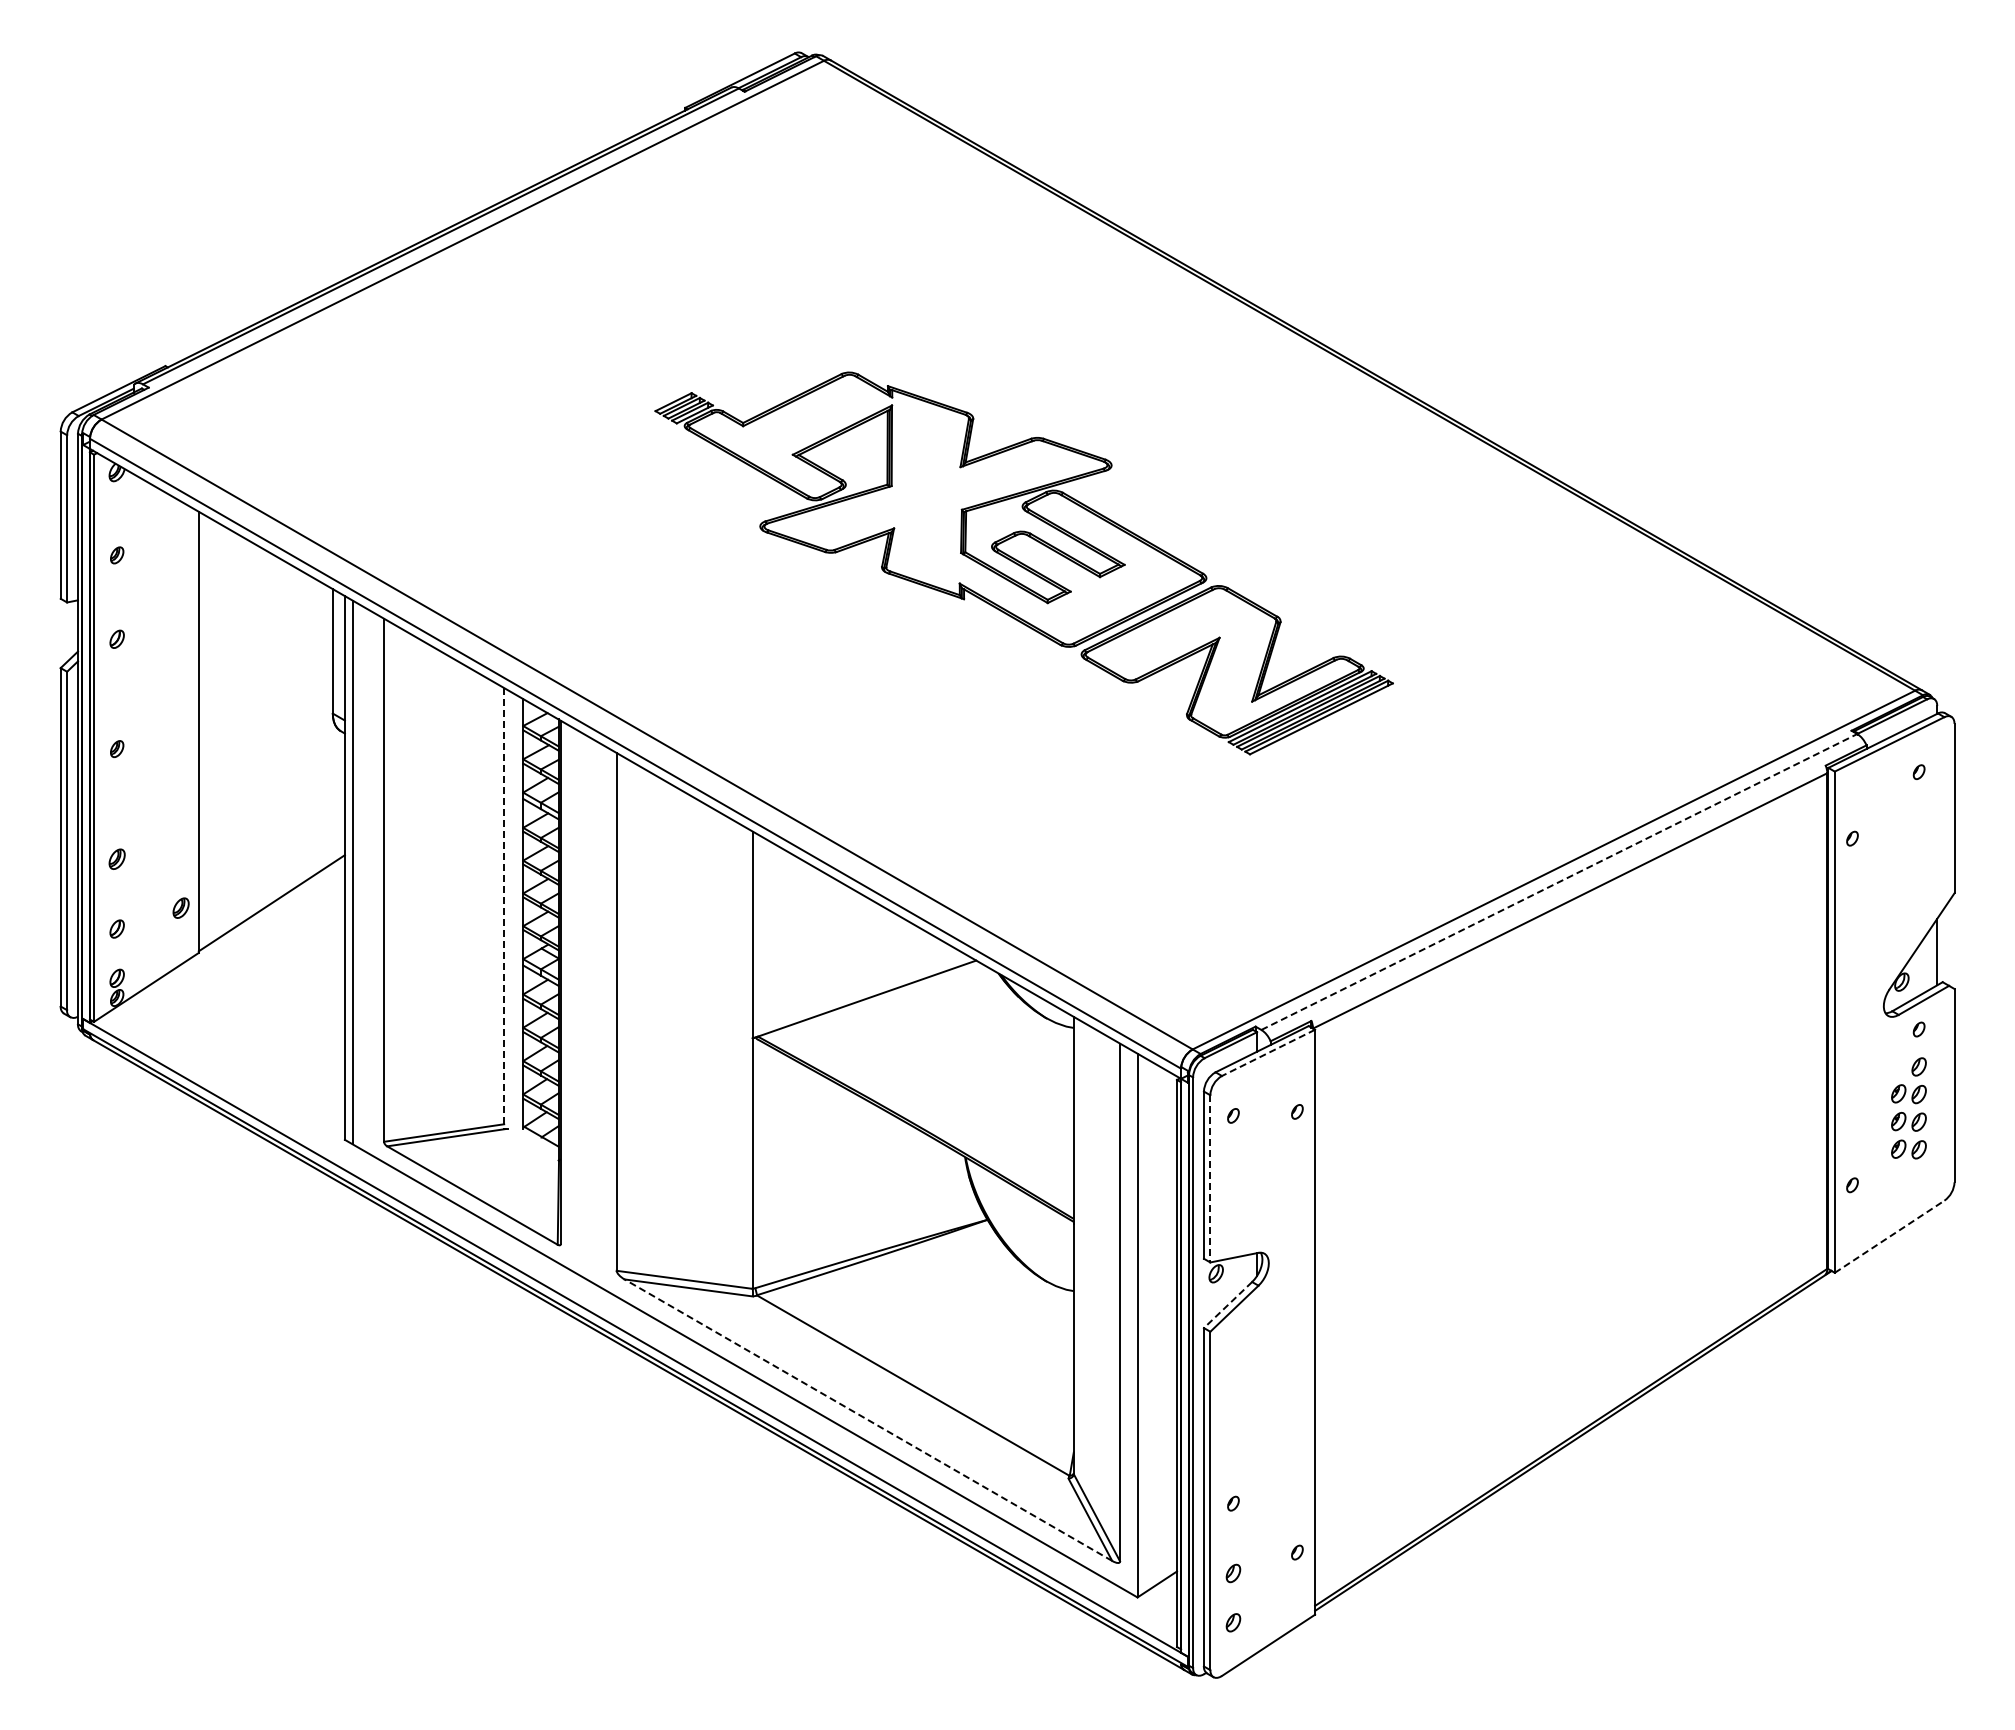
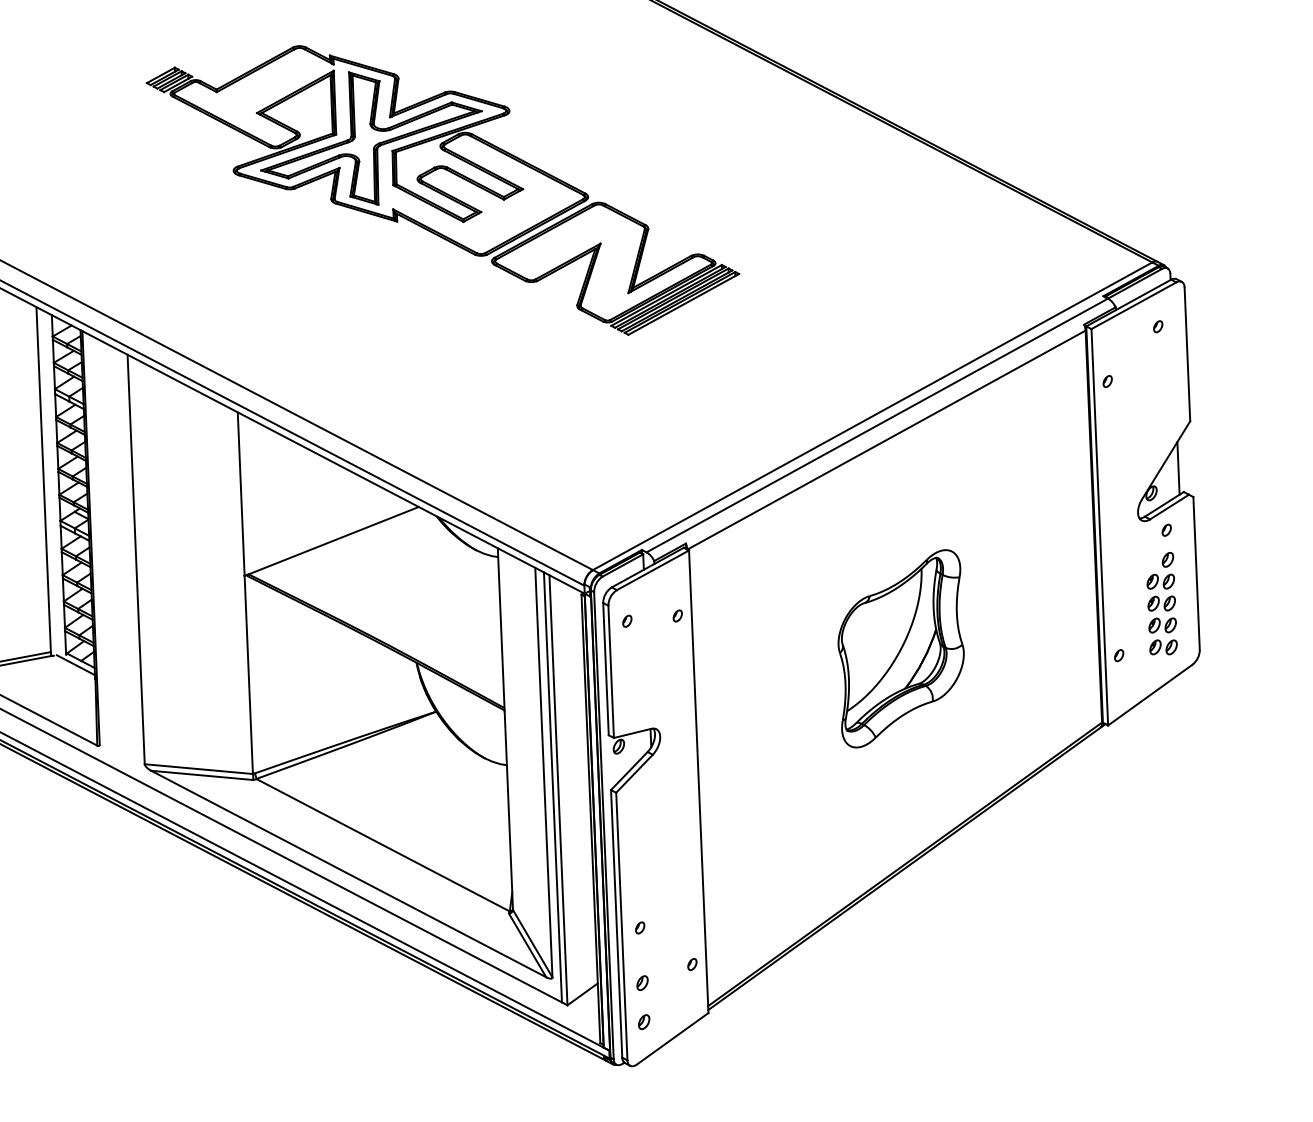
part: (935, 492) -> (371, 138), added
line: (1559, 882) -> (877, 425), dashed -> solid
line: (504, 908) -> (44, 481), dashed -> solid
line: (1268, 1052) -> (652, 569), dashed -> solid
line: (534, 1141) -> (75, 664), added
part: (1577, 1165) -> (901, 649), added
part: (1908, 1177) -> (1163, 647), added
line: (1210, 1178) -> (611, 671), dashed -> solid
line: (1889, 1236) -> (1150, 694), dashed -> solid
line: (1227, 1305) -> (628, 771), dashed -> solid
line: (1130, 1321) -> (552, 787), added
line: (868, 1420) -> (348, 874), dashed -> solid

